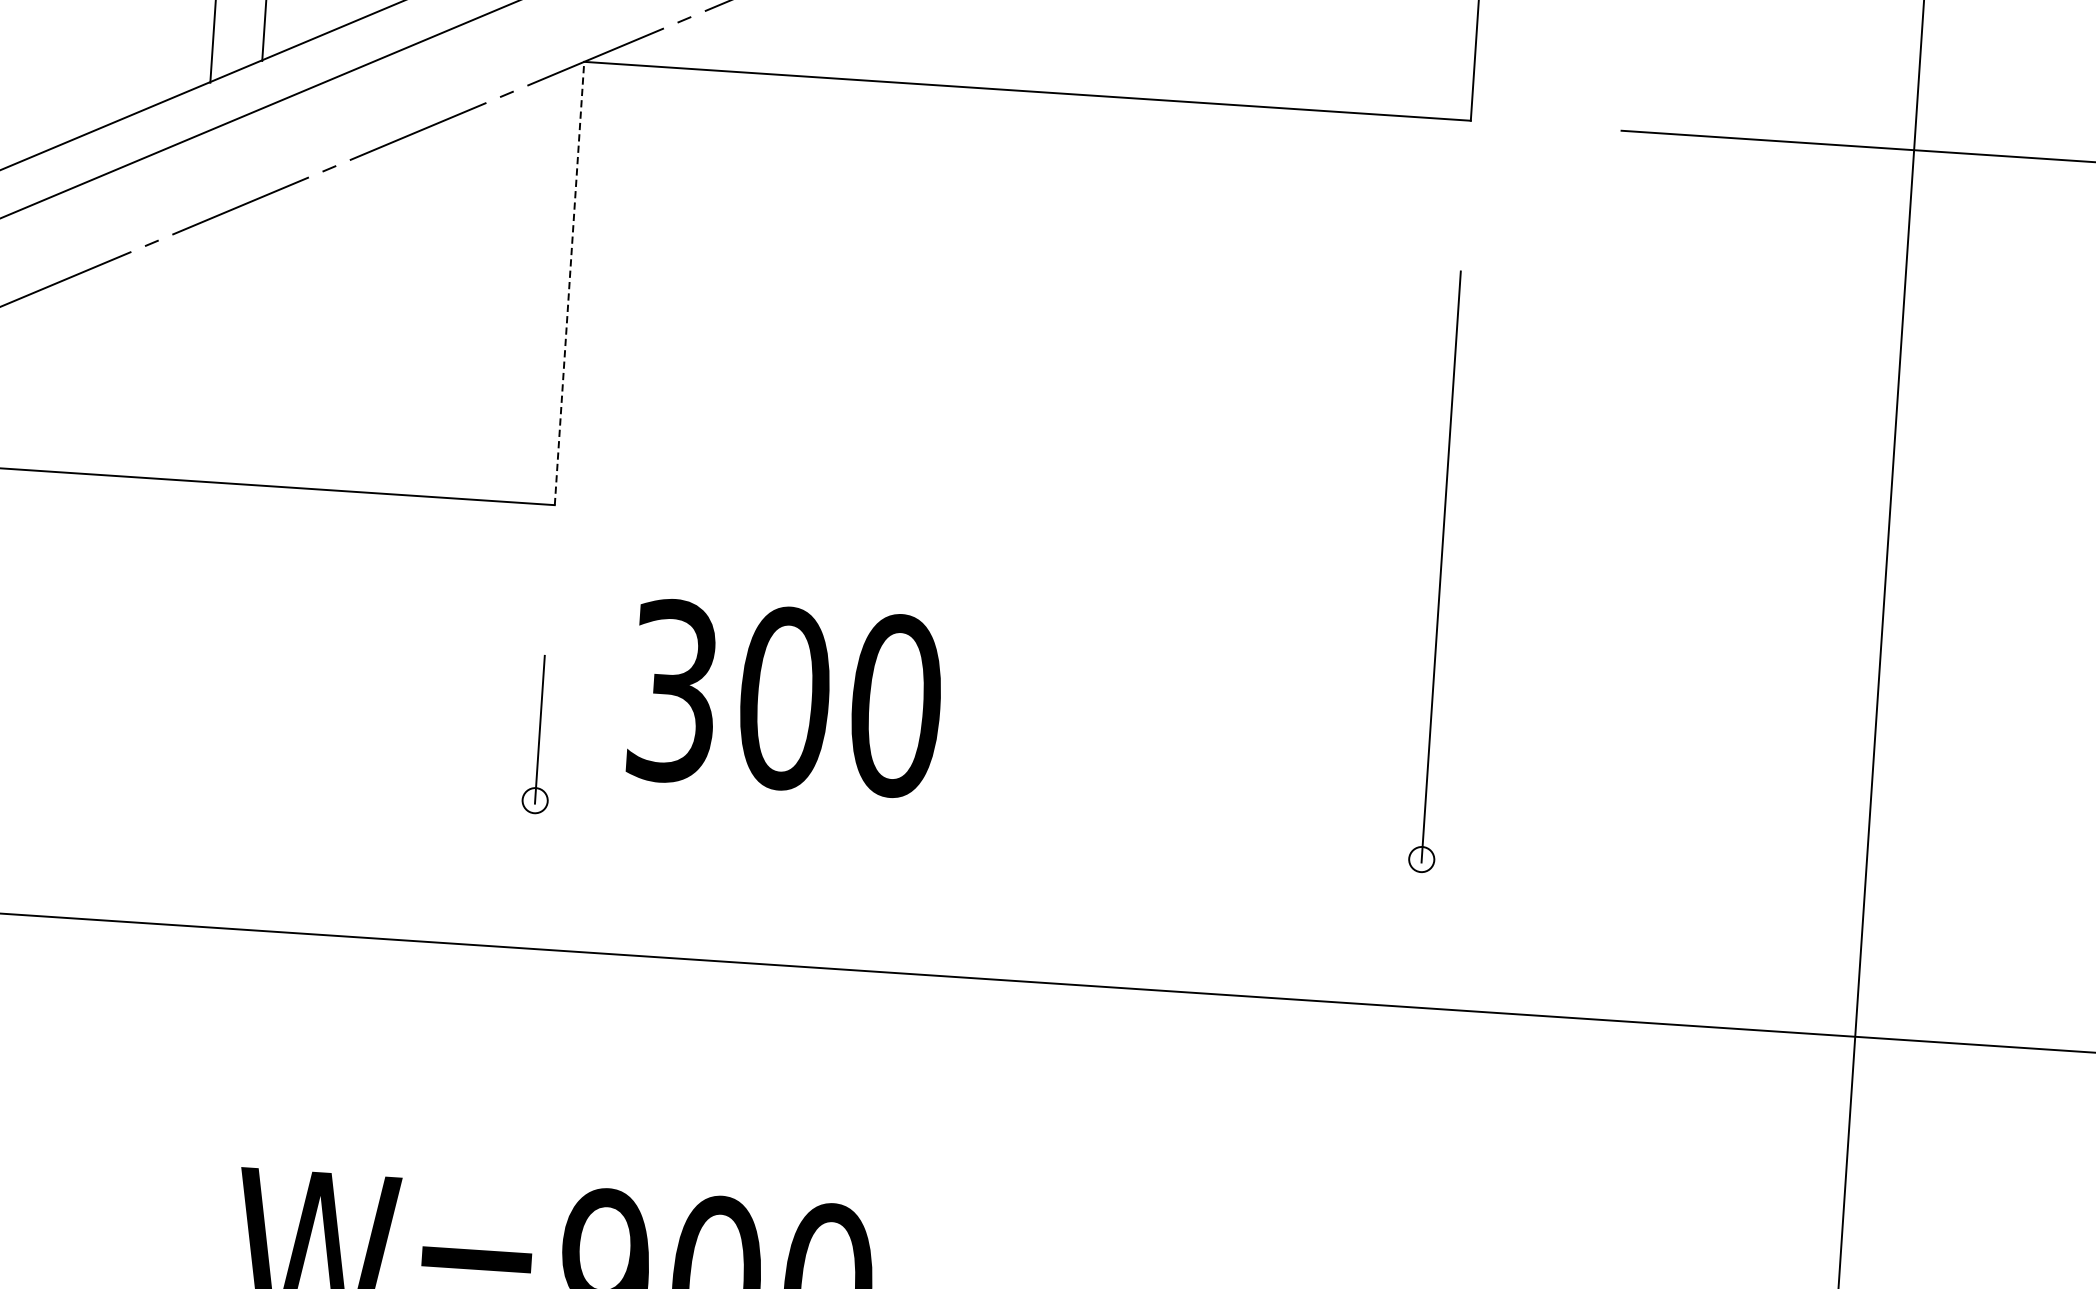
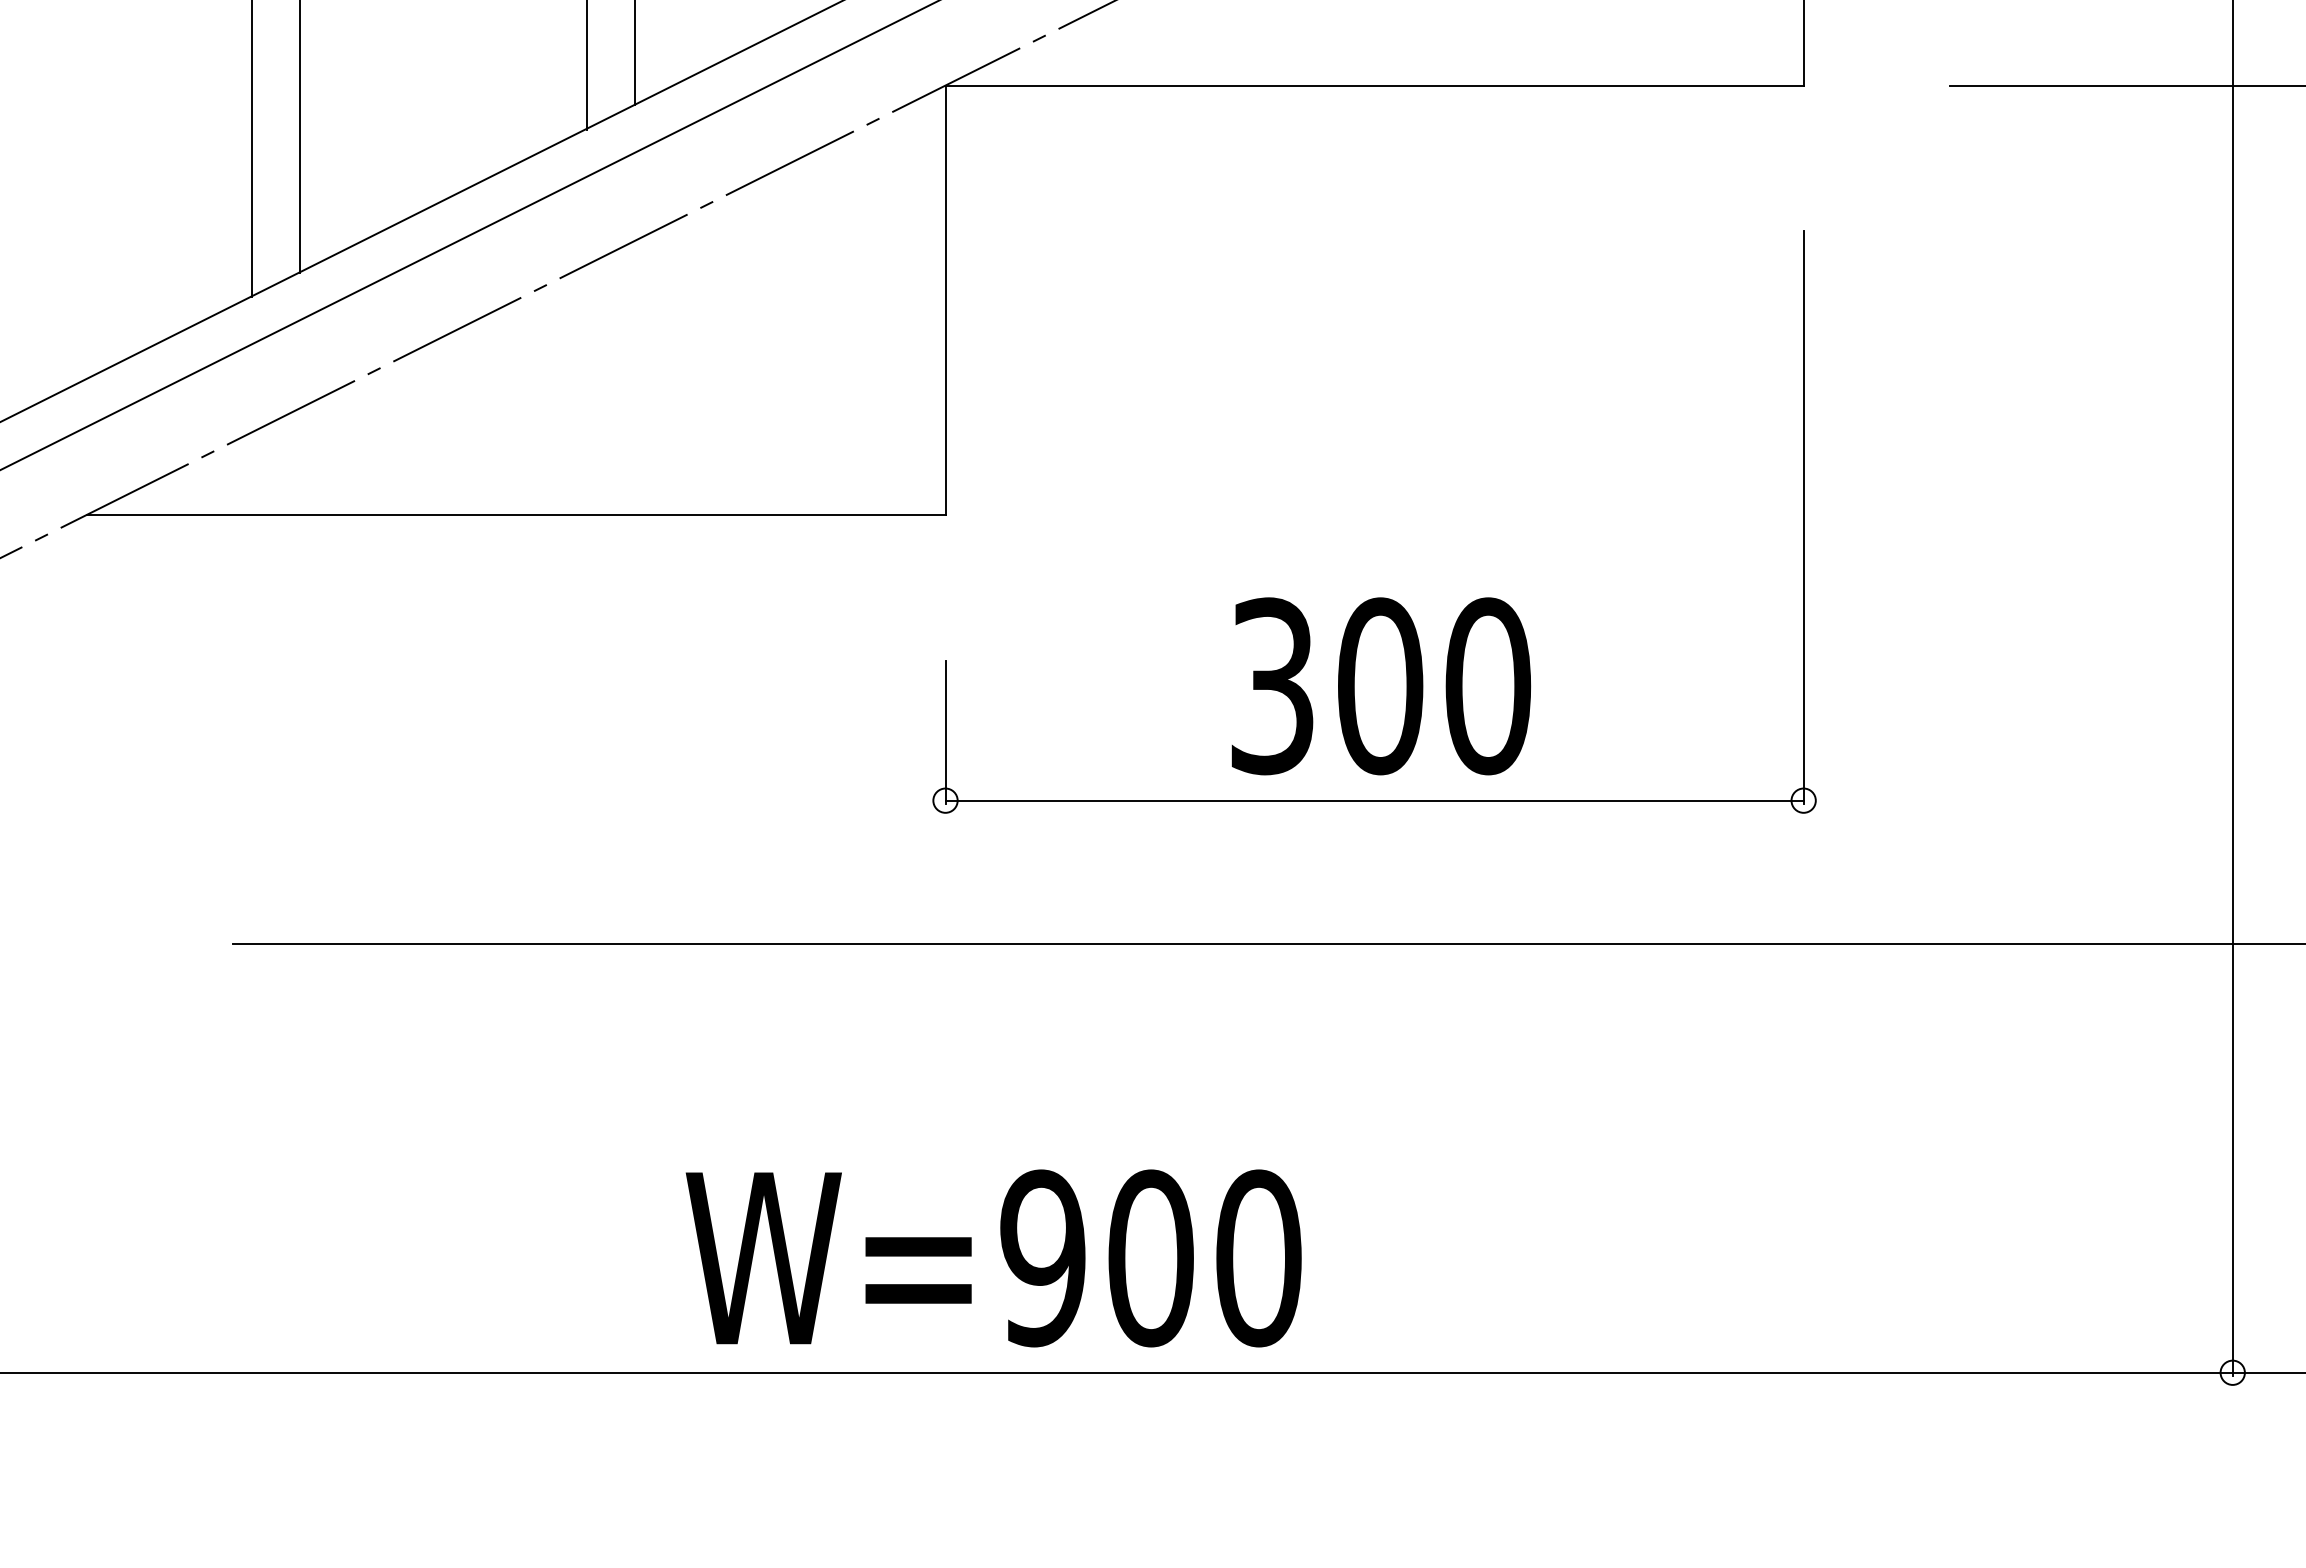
line: (569, 283) -> (945, 300), dashed -> solid
text: (784, 698) -> (1380, 686), moved
line: (978, 829) -> (1374, 800), added

